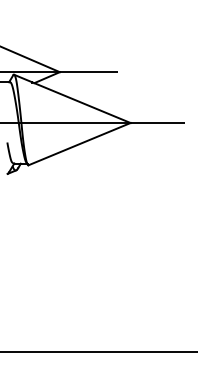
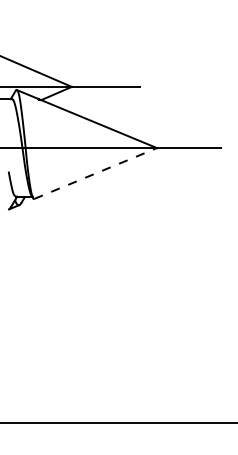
line: (80, 144) -> (96, 173), solid -> dashed

